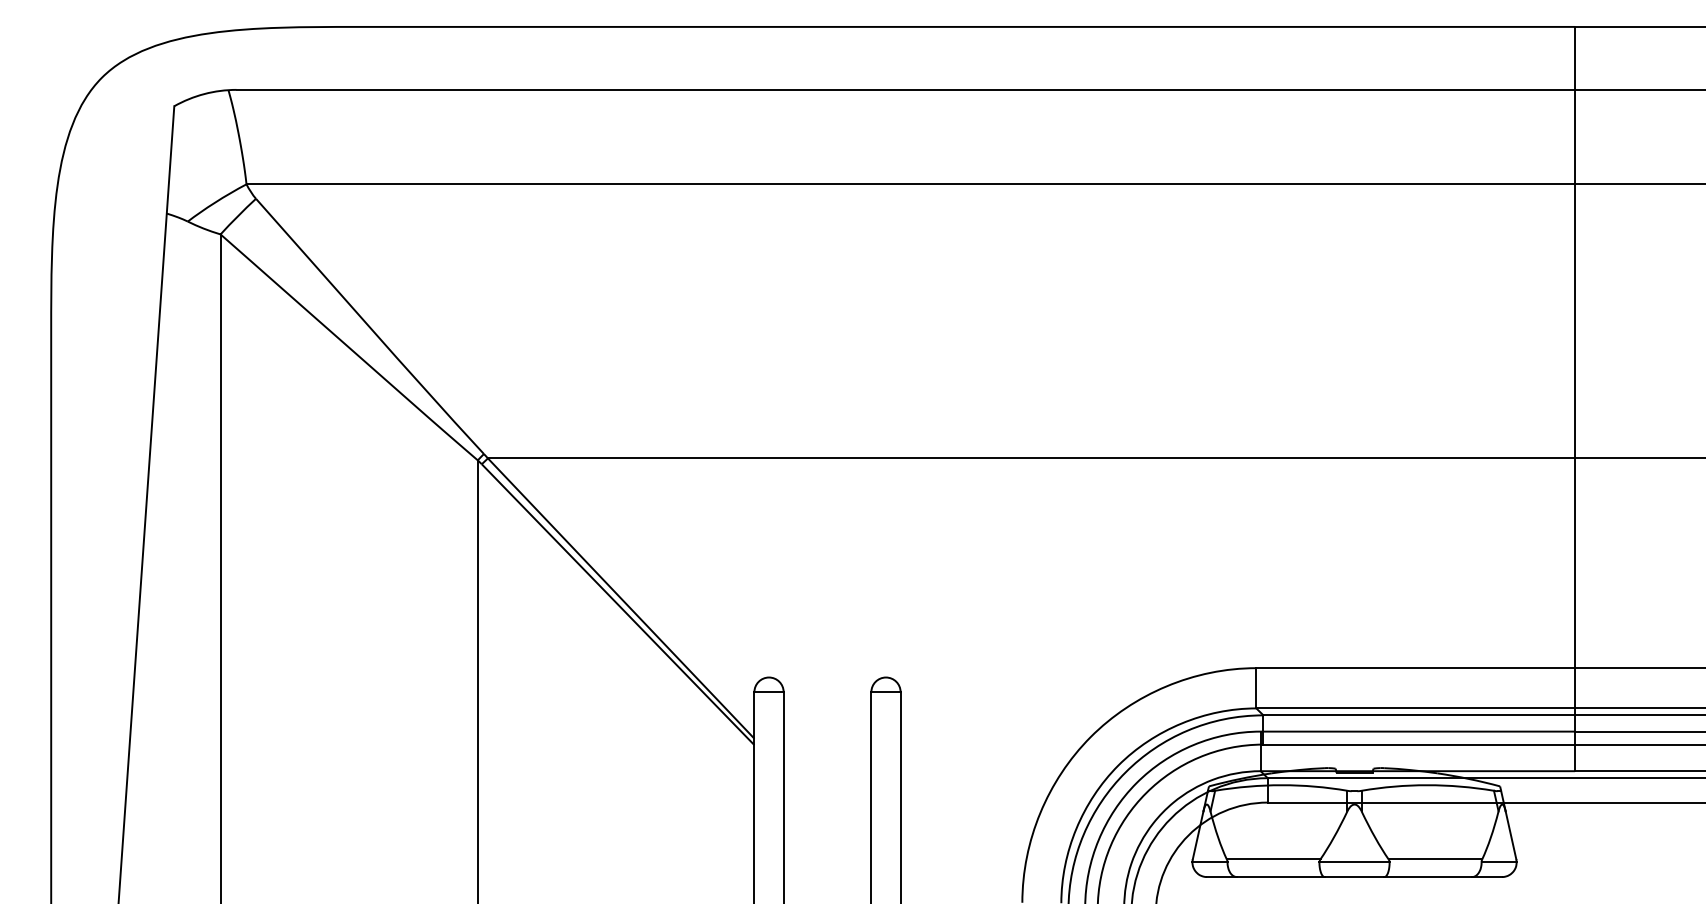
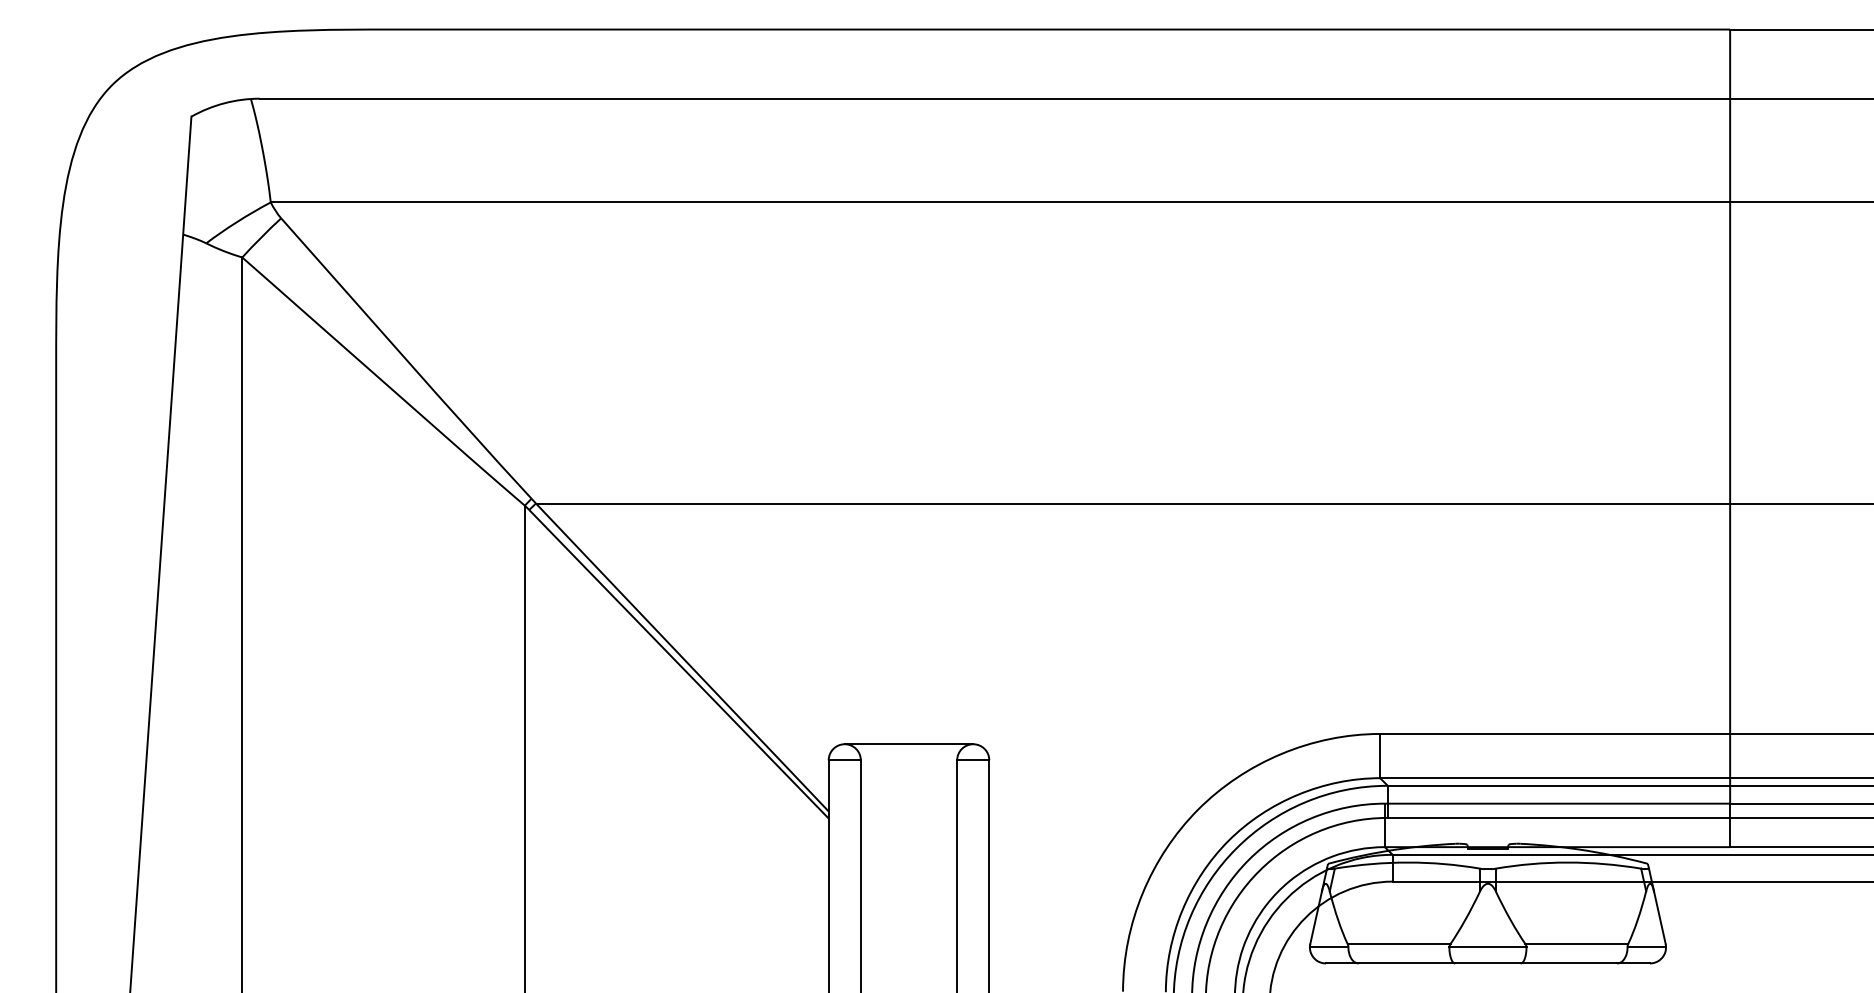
line: (827, 677) -> (908, 744), added

